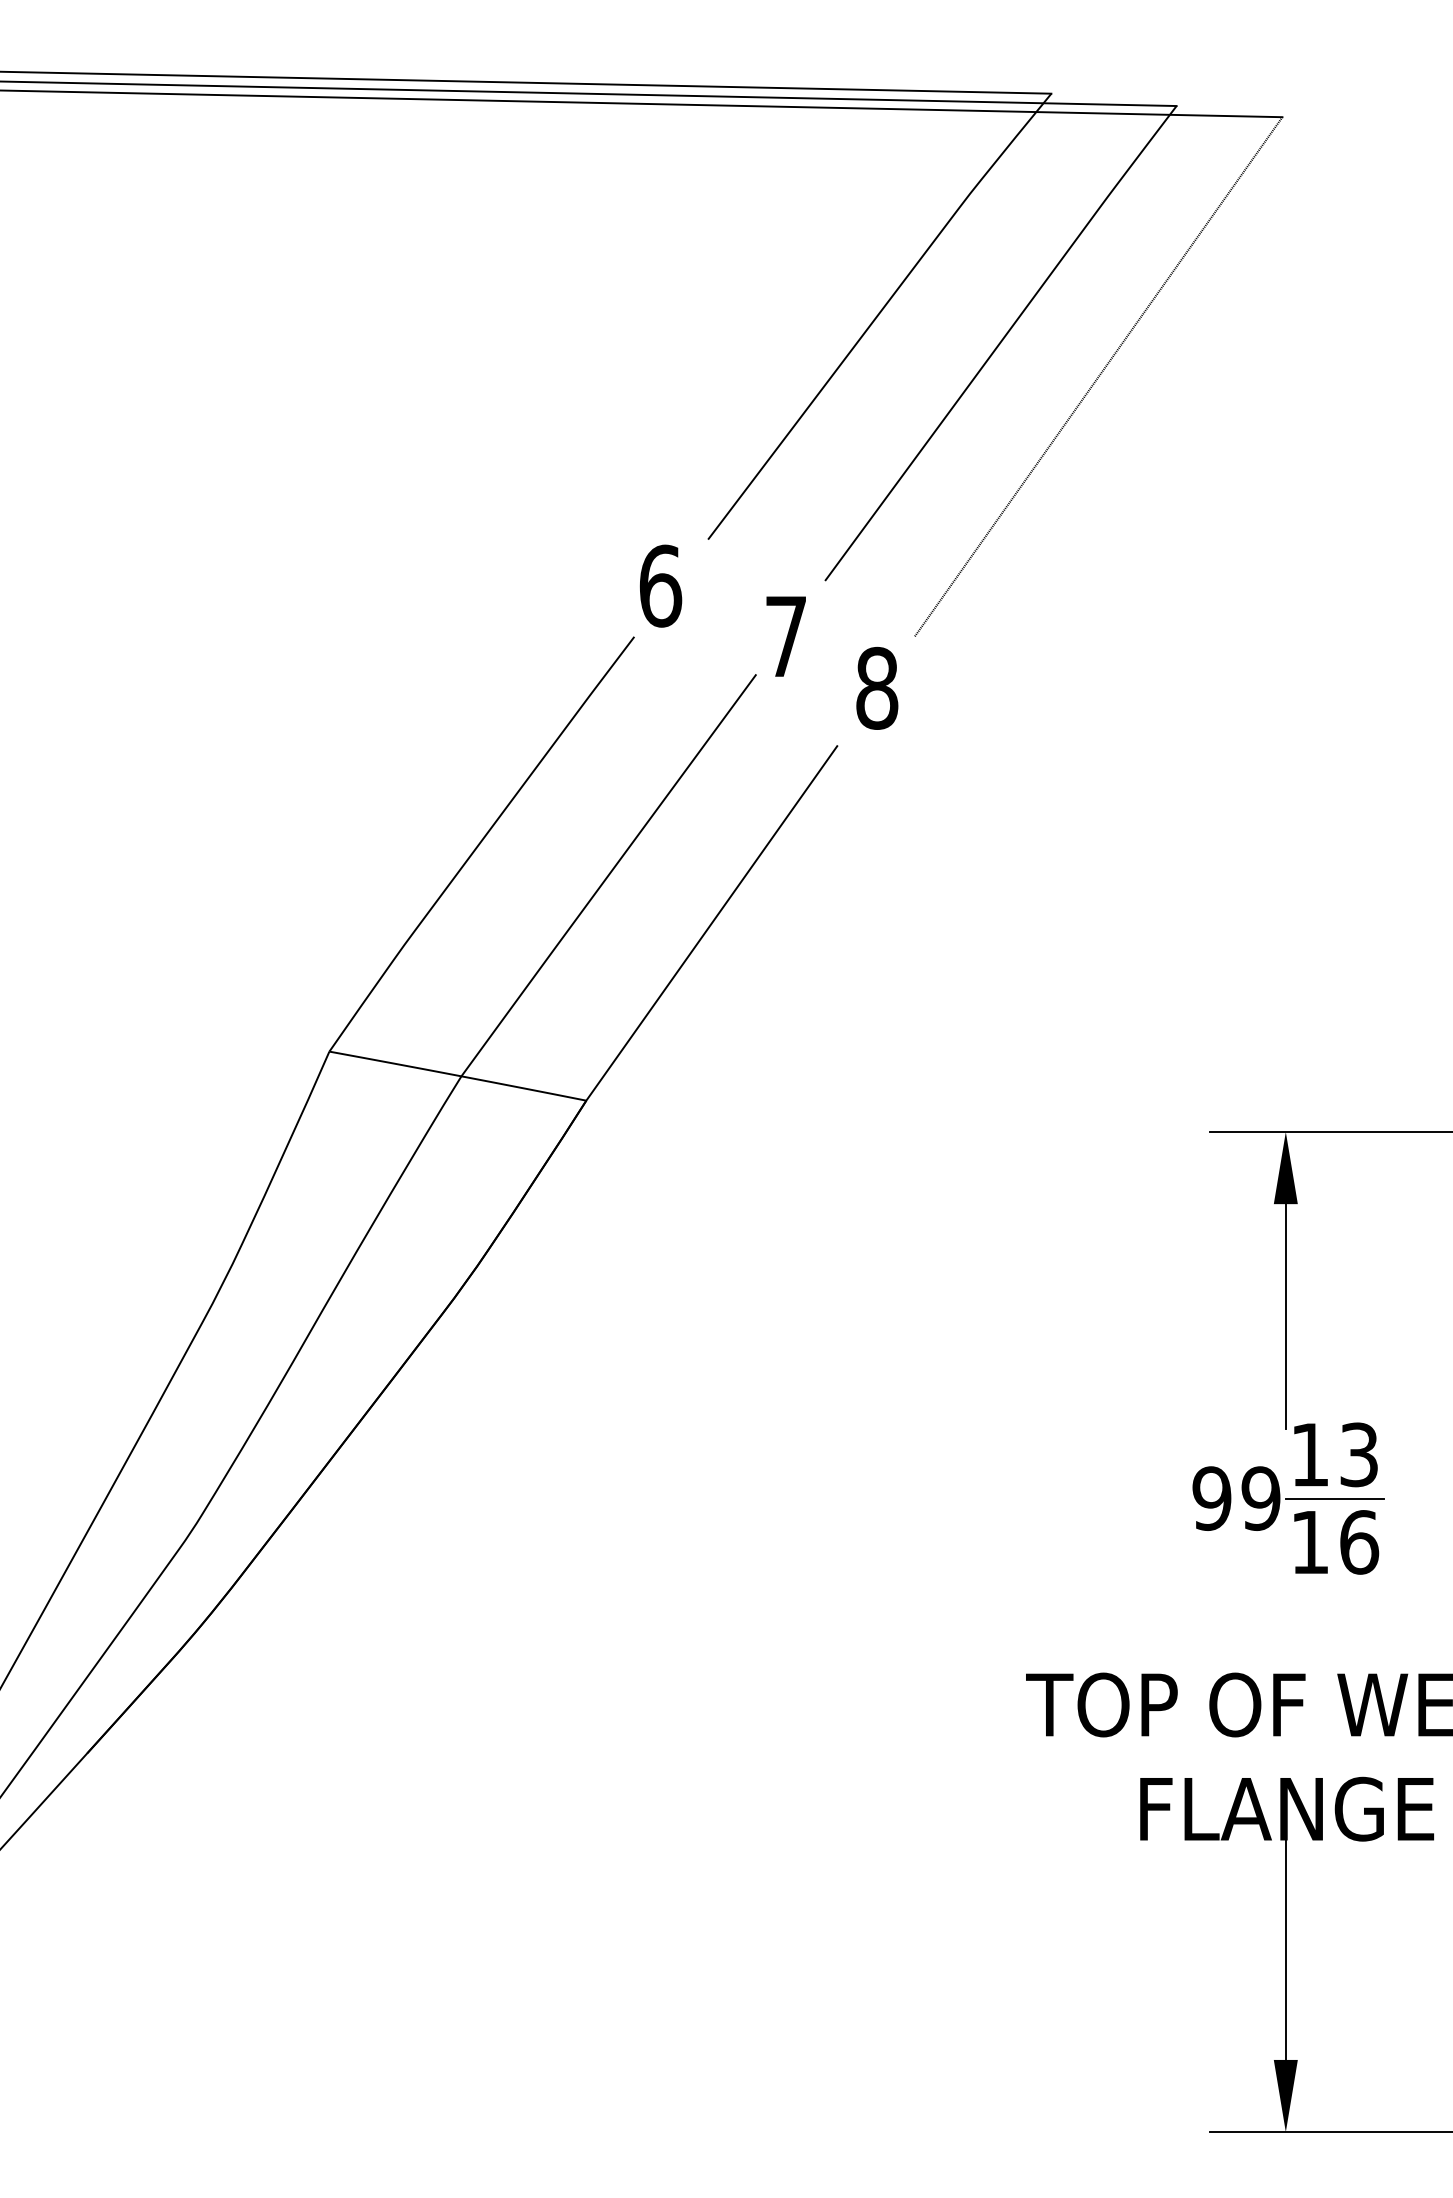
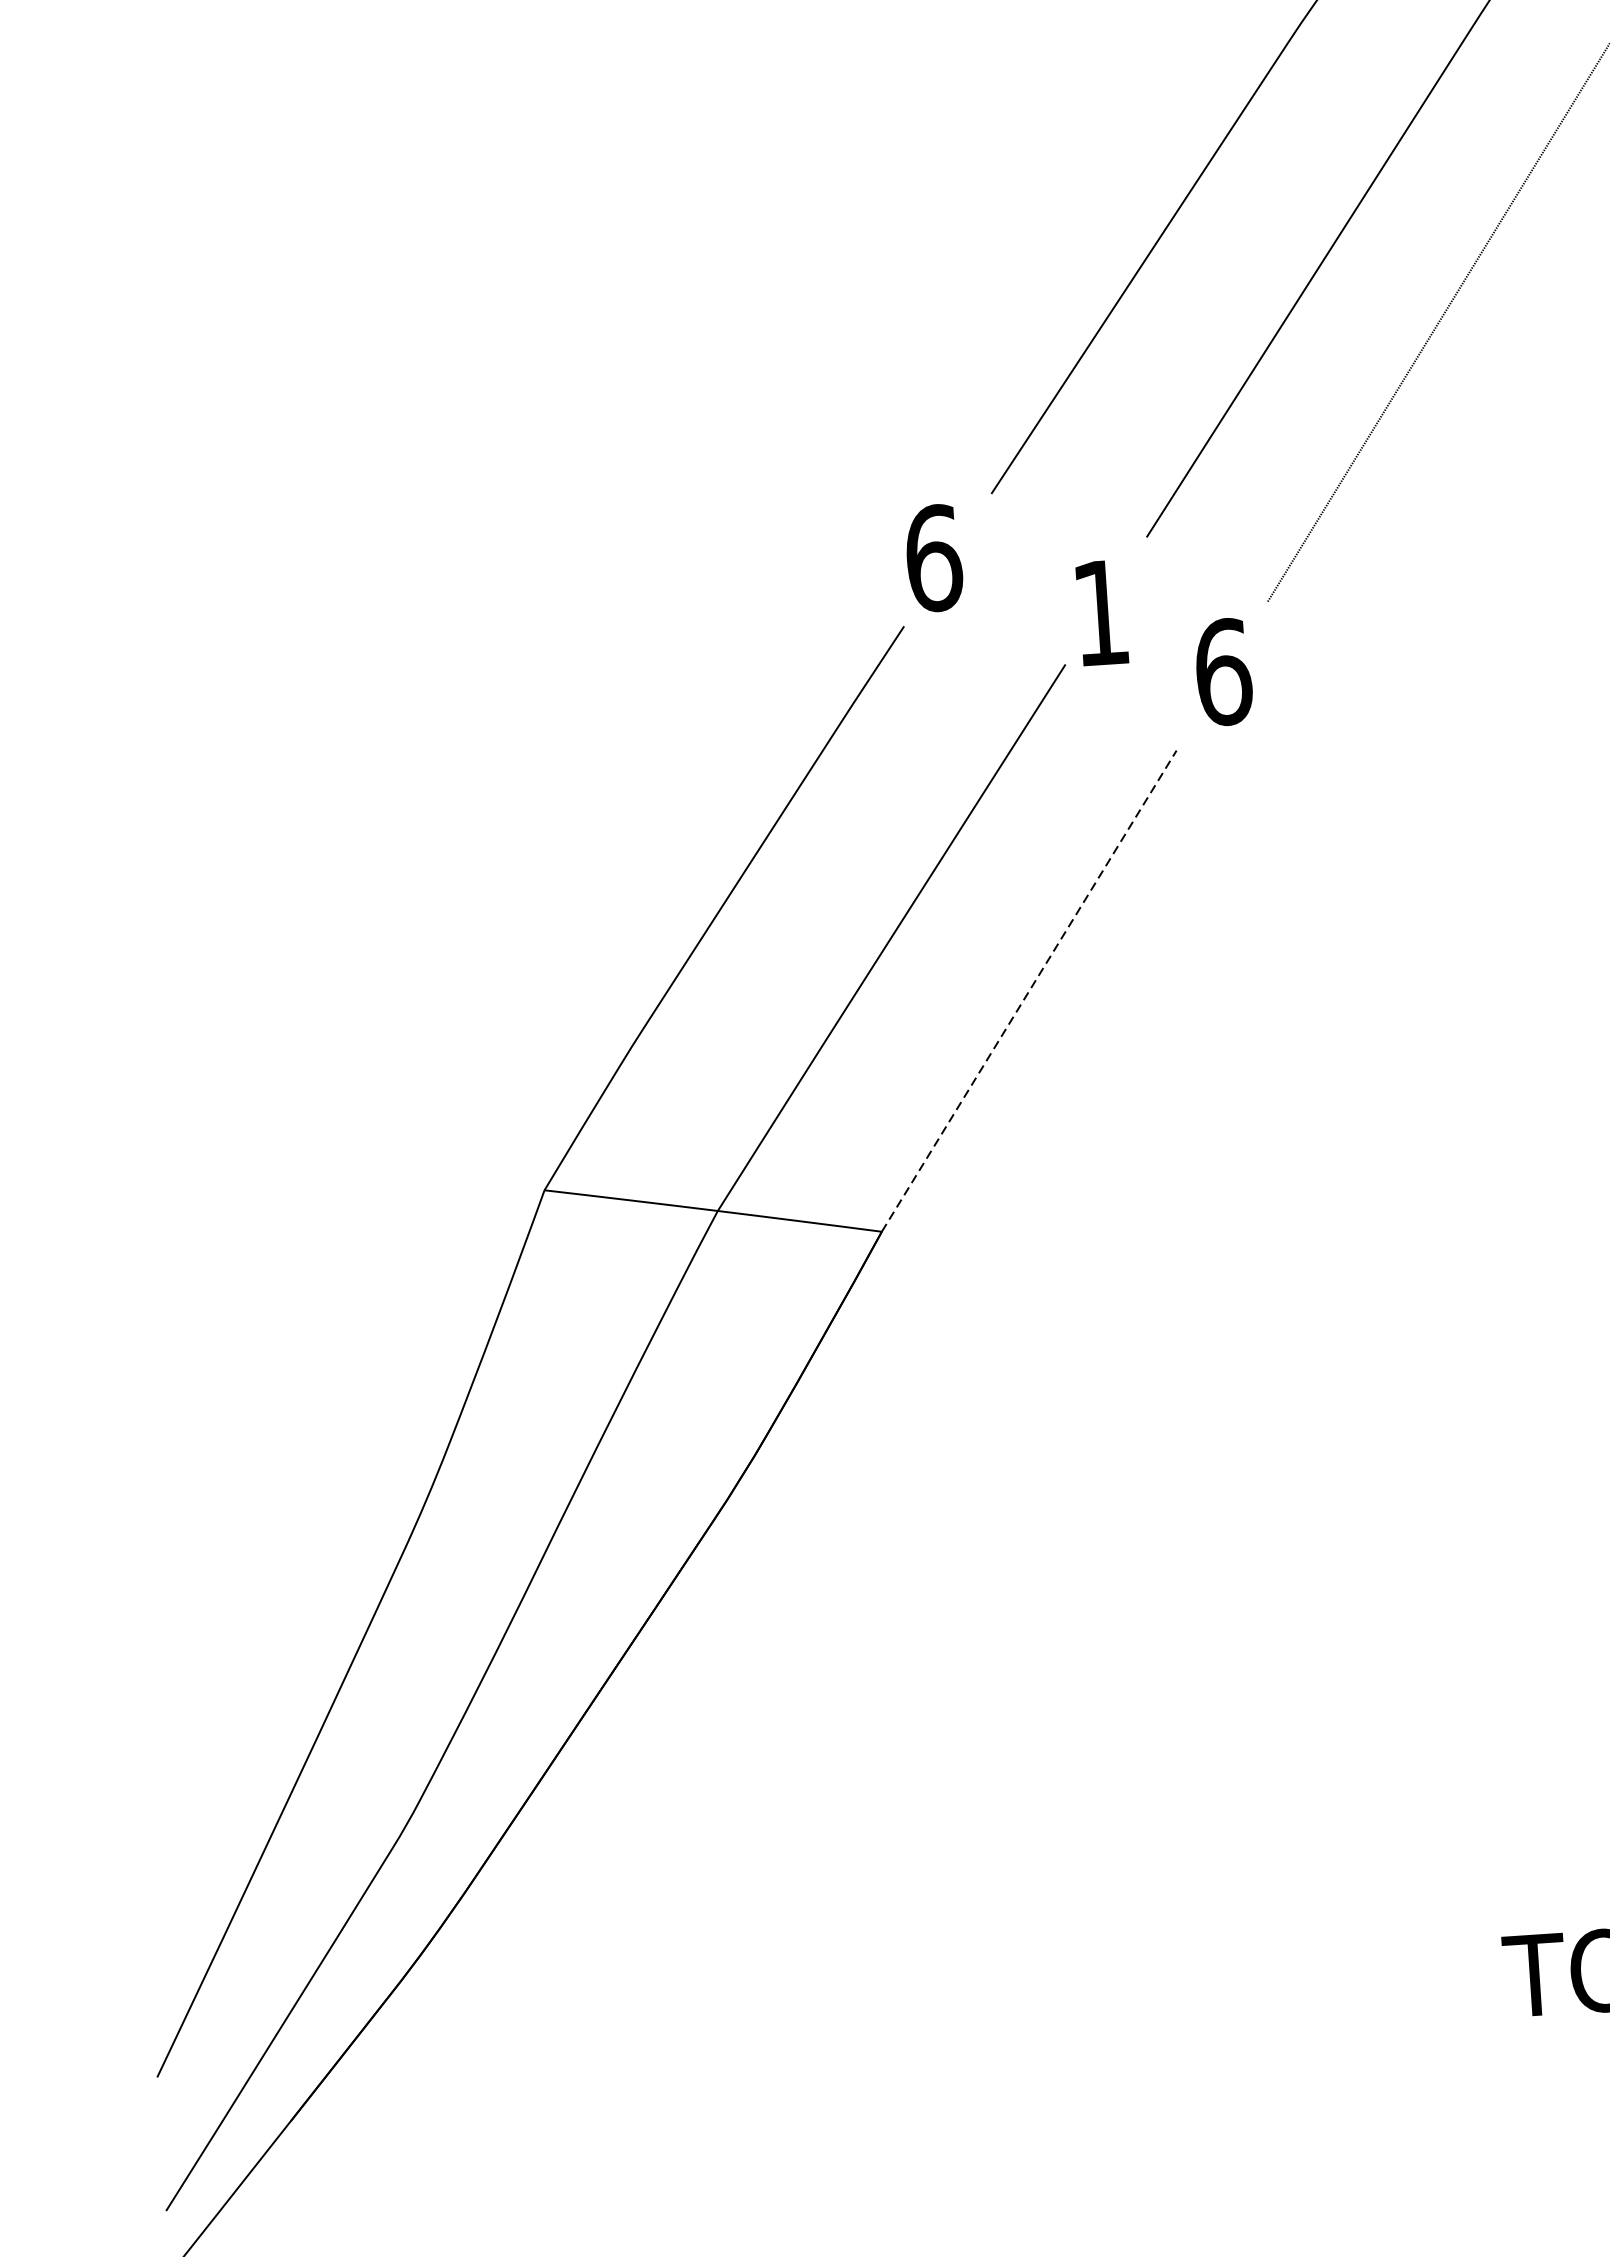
text: (785, 636) -> (1100, 612), 7 -> 1
text: (877, 687) -> (1223, 671), 8 -> 6
line: (712, 923) -> (1030, 991), solid -> dashed

